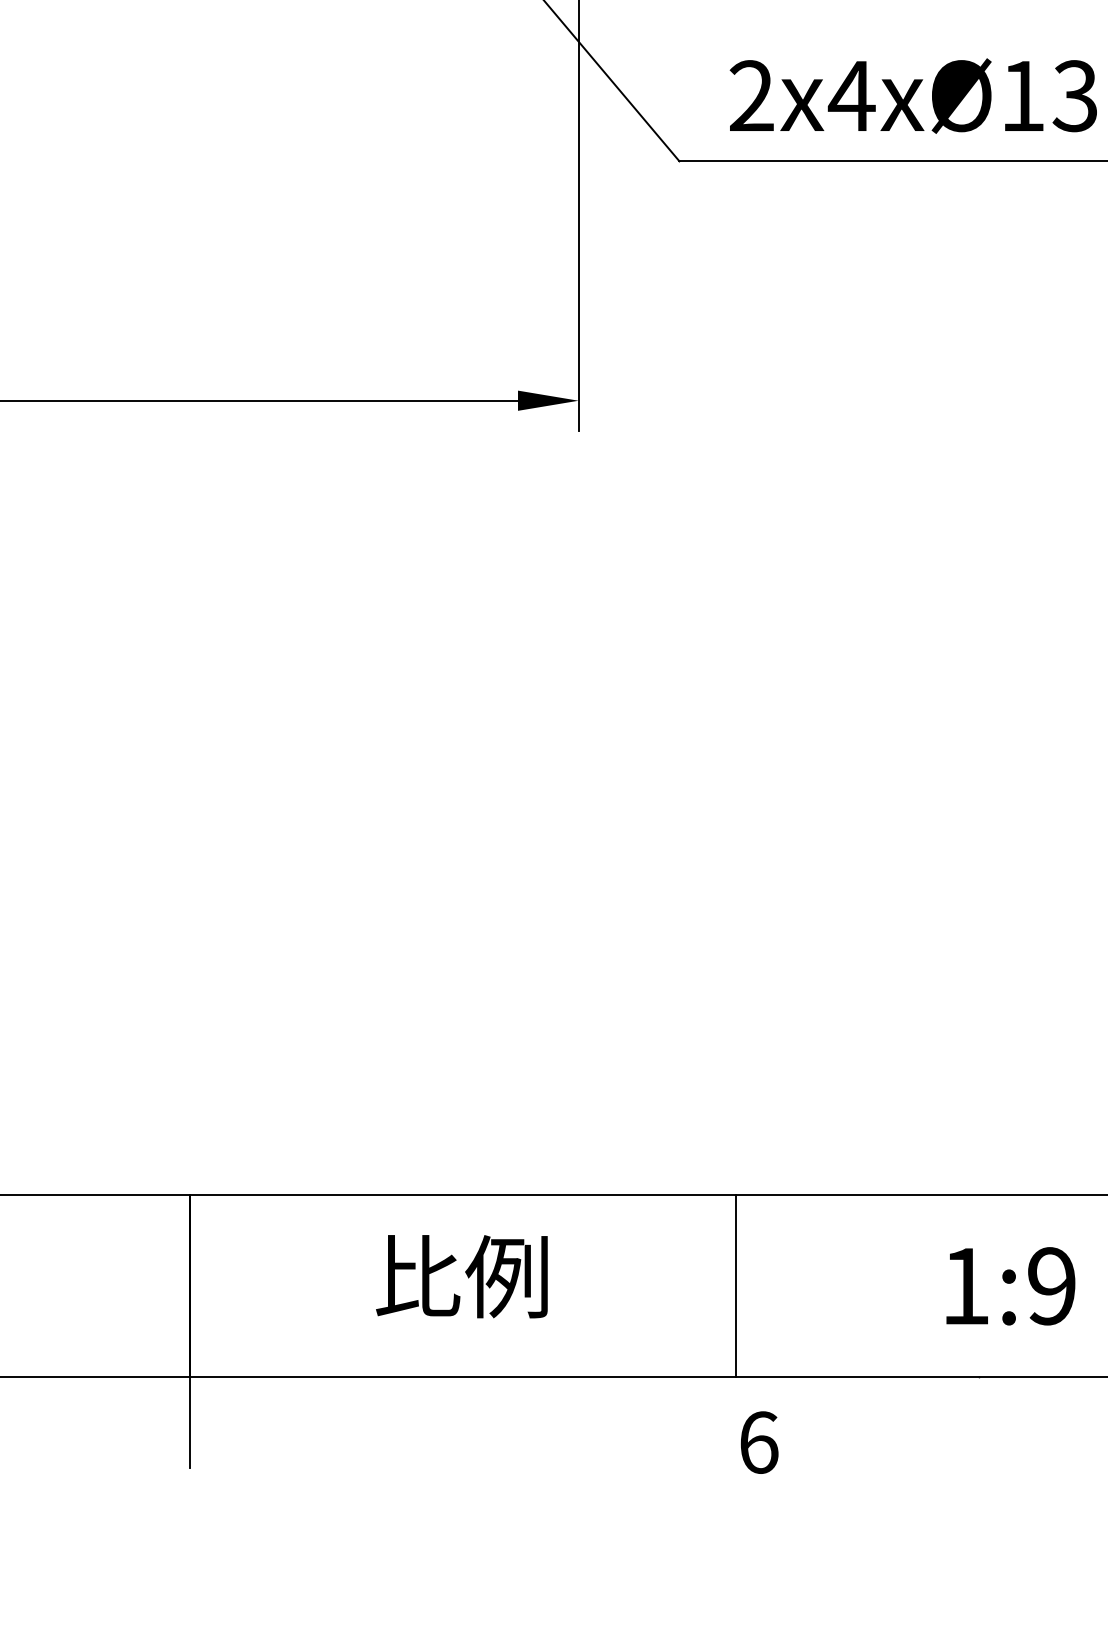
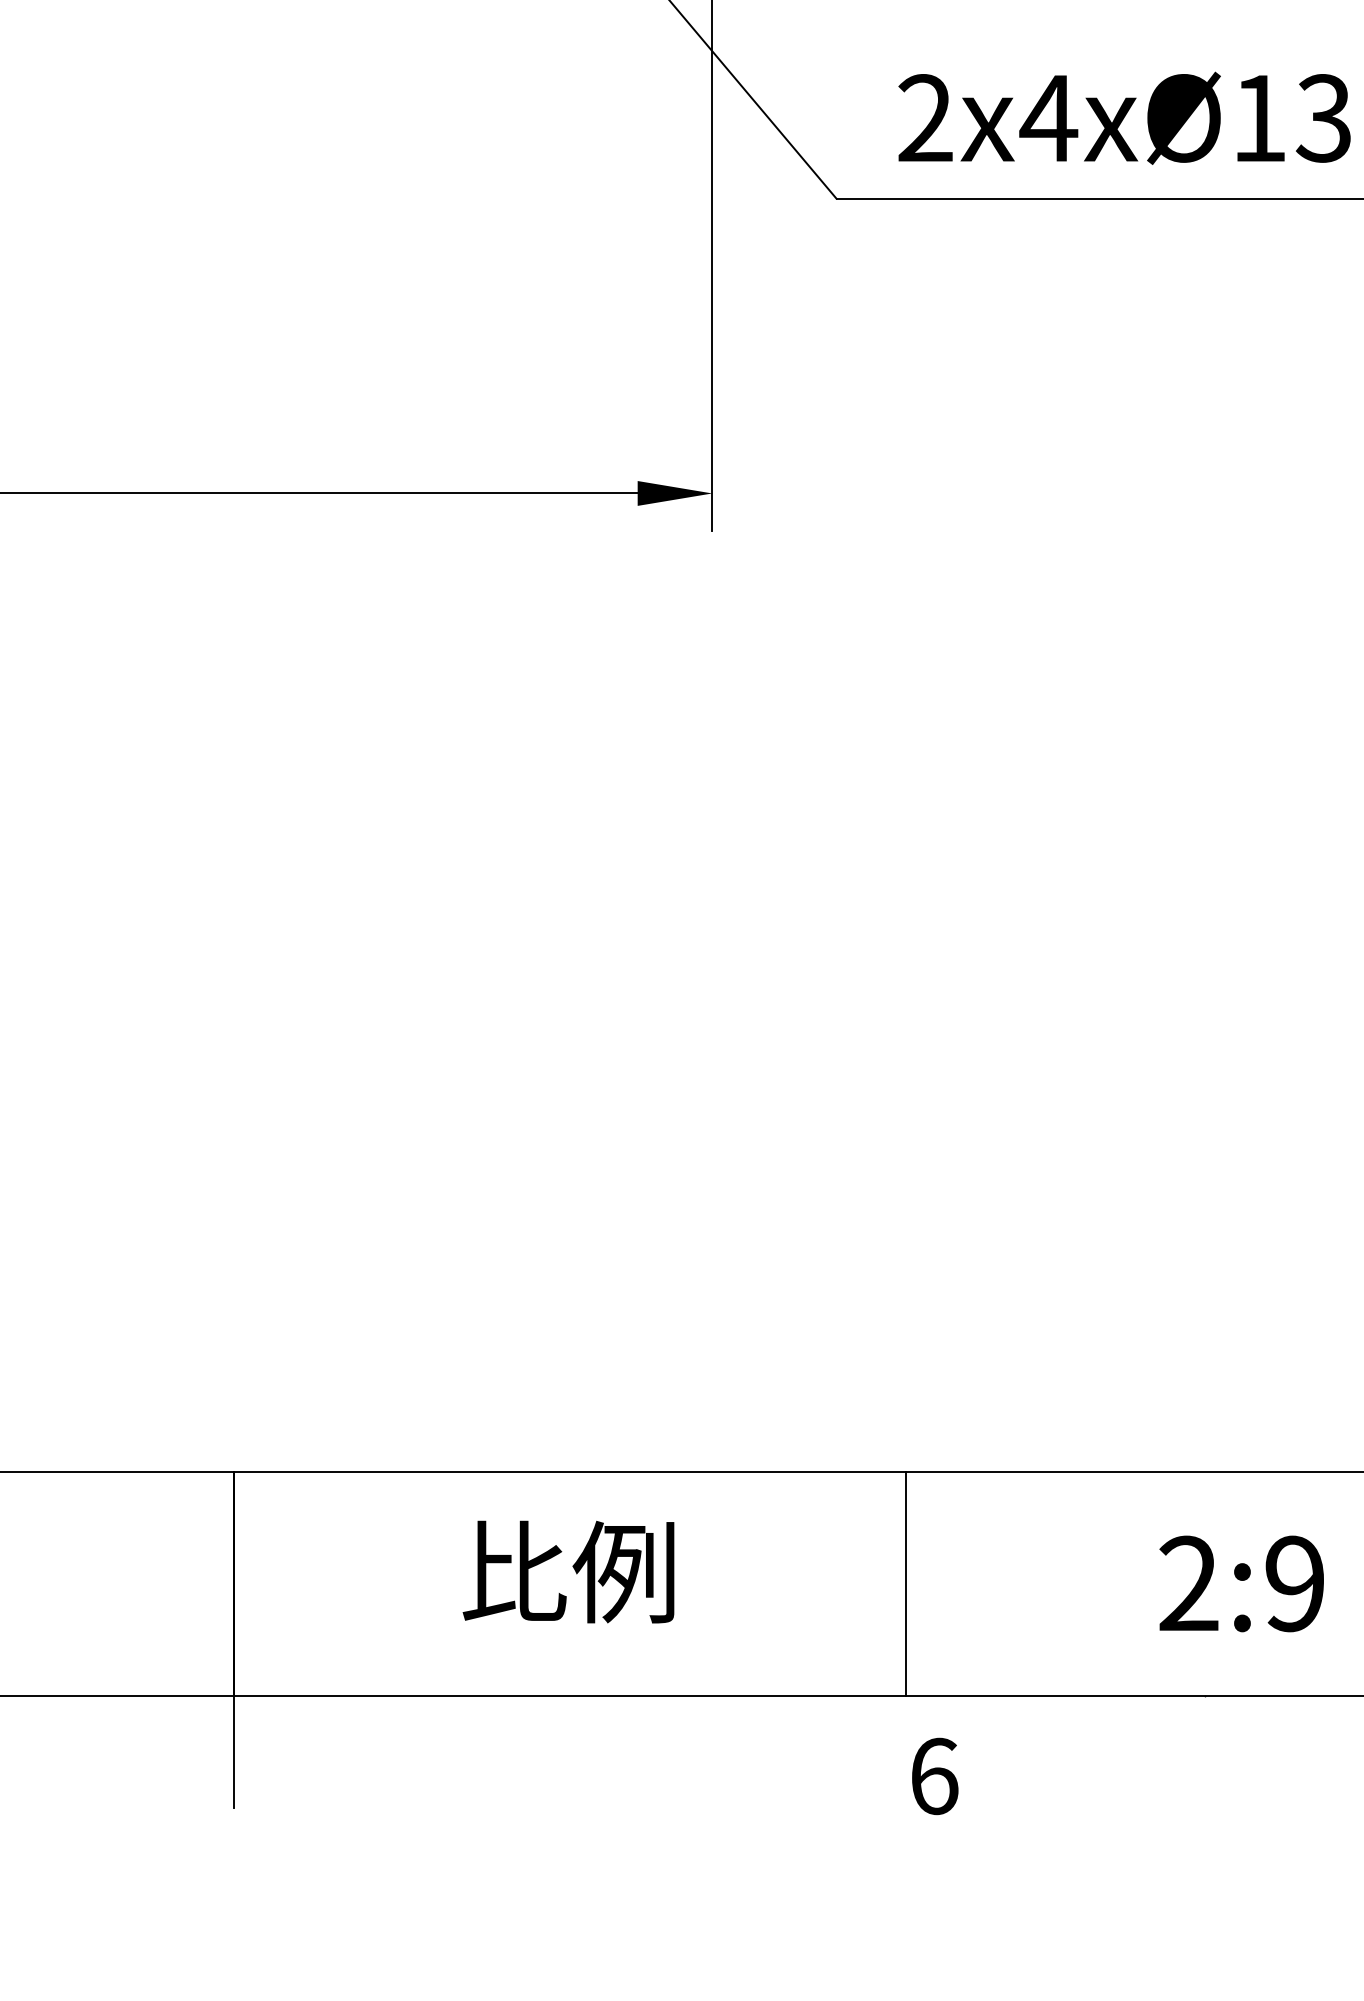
text: (965, 1285) -> (1188, 1582), 1:9 -> 2:9

